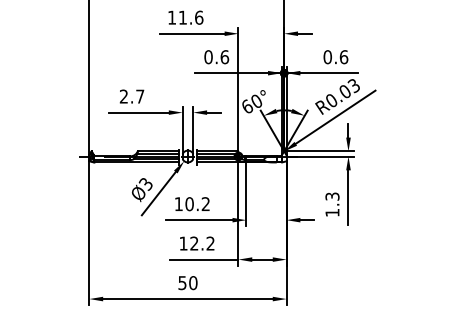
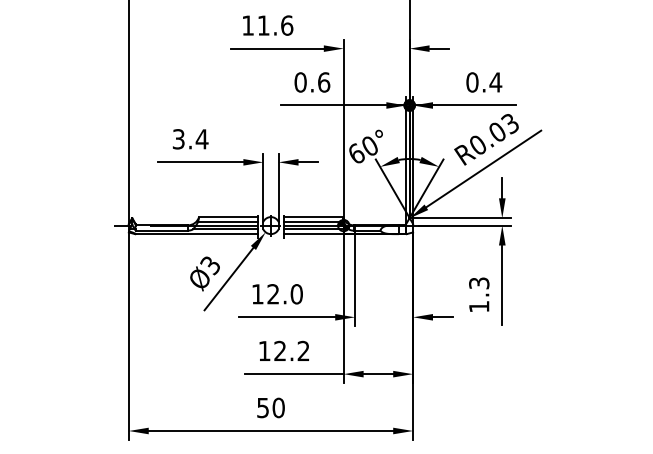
text: (343, 57) -> (495, 82), 0.6 -> 0.4
text: (132, 96) -> (191, 139), 2.7 -> 3.4
text: (197, 204) -> (284, 294), 10.2 -> 12.0

